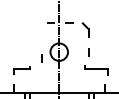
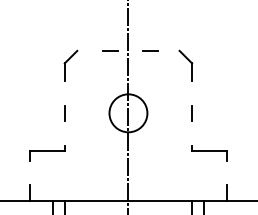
part: (32, 29) -> (70, 64), added
line: (41, 58) -> (63, 114), moved
part: (96, 70) -> (209, 153), size x0.71

